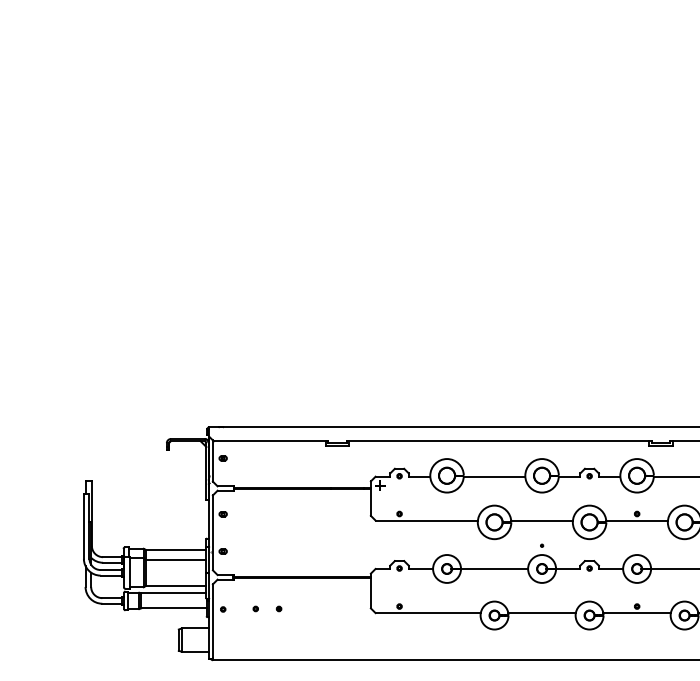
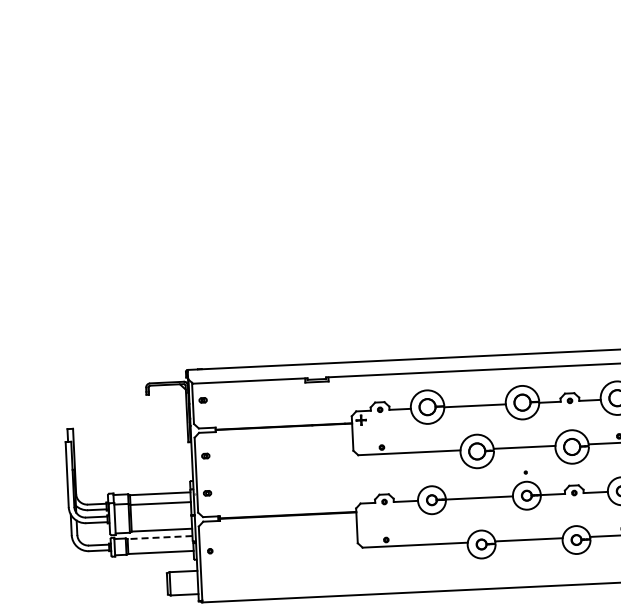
line: (173, 593) -> (159, 537), solid -> dashed
part: (255, 608) -> (242, 548), removed
part: (279, 608) -> (266, 547), removed

